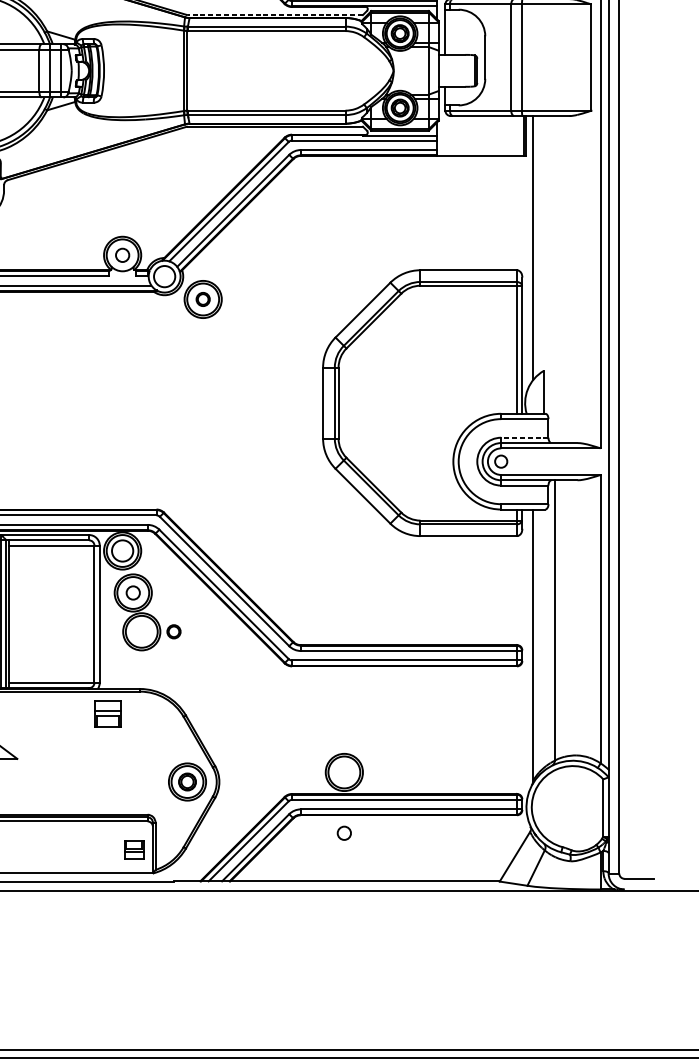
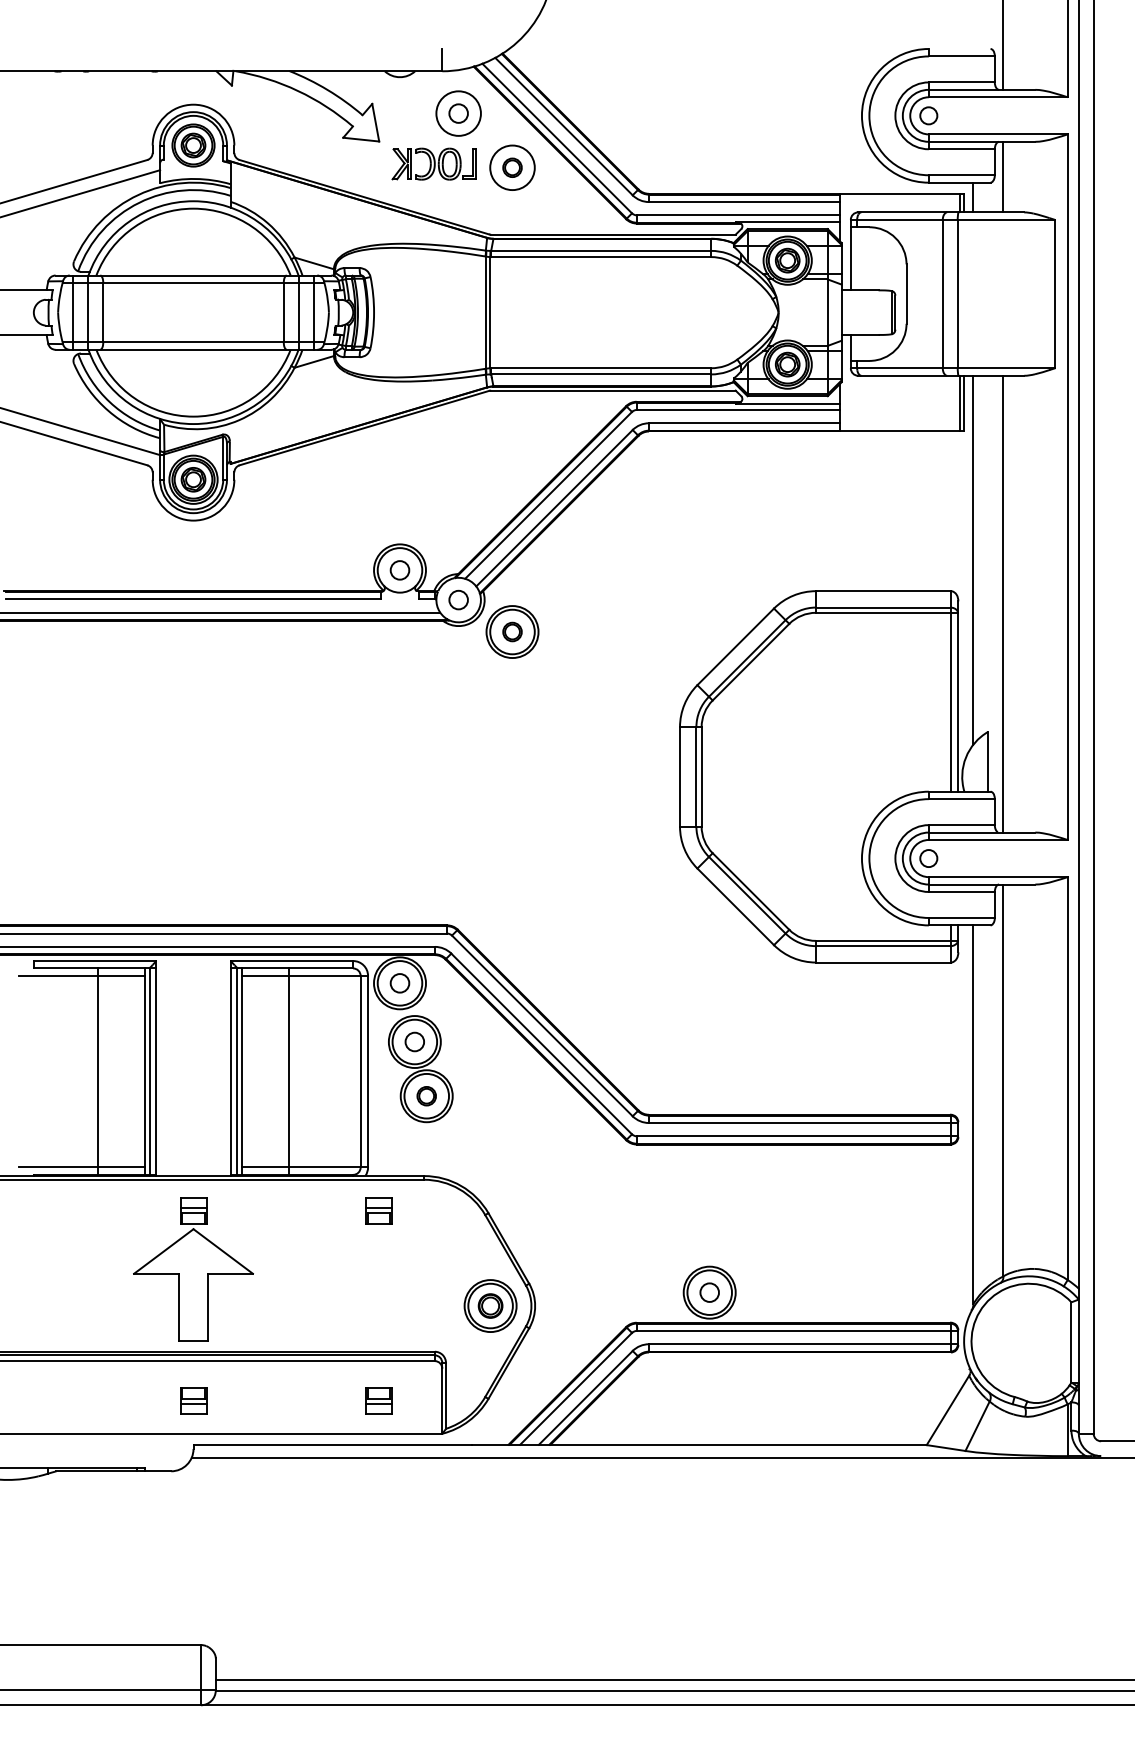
line: (274, 14) -> (612, 234), dashed -> solid
circle: (164, 276) -> (458, 599), size x0.62
line: (554, 279) -> (1003, 603), added
line: (524, 438) -> (961, 825), dashed -> solid
circle: (122, 551) -> (399, 983), size x0.62
line: (42, 614) -> (288, 1071), added
part: (173, 632) -> (426, 1096), moved
part: (107, 713) -> (378, 1210), size x0.71
circle: (344, 833) -> (709, 1292), moved
part: (133, 849) -> (378, 1400), moved

